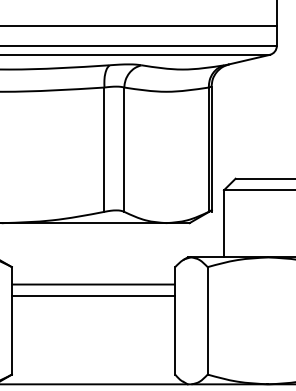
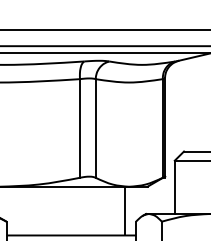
line: (161, 253) -> (125, 210), added

